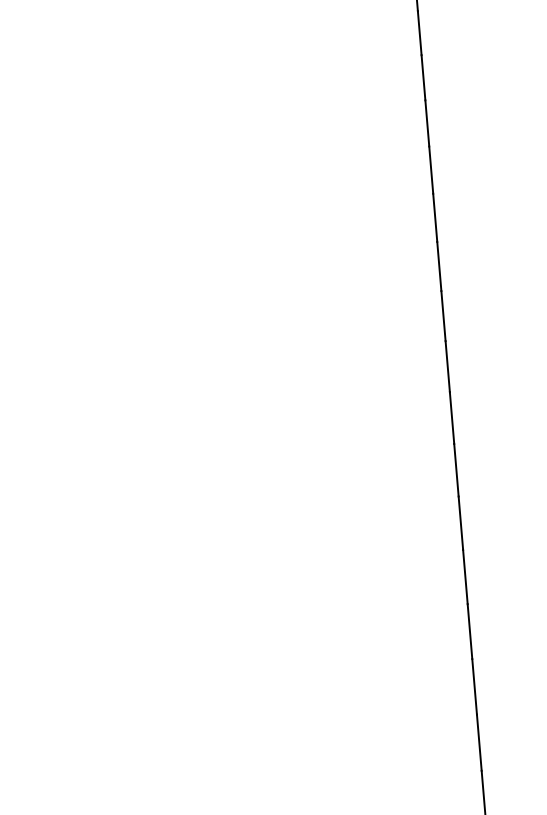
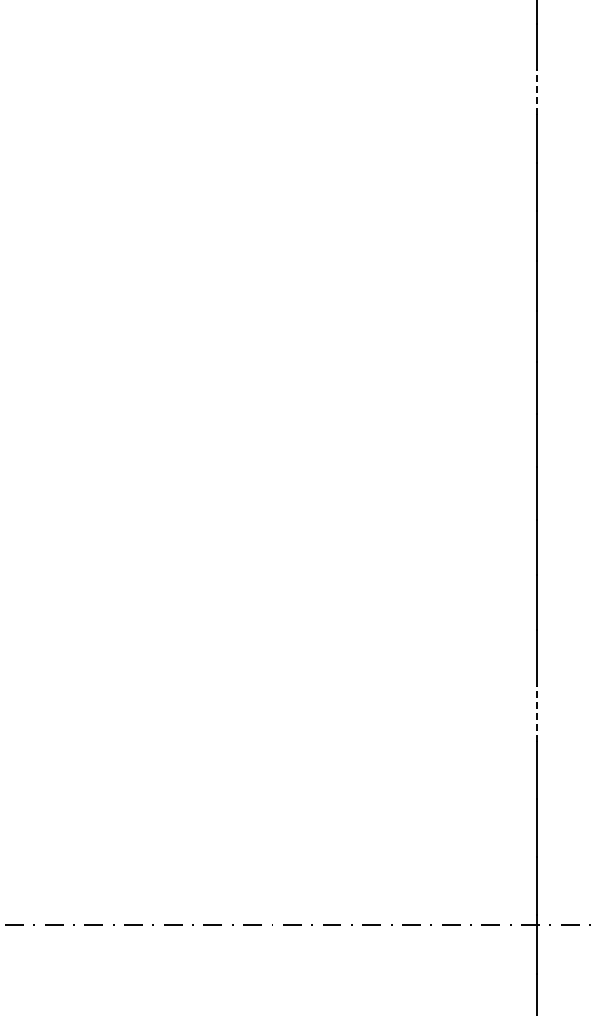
line: (427, 122) -> (537, 91), solid -> dashed
line: (479, 742) -> (537, 713), solid -> dashed

